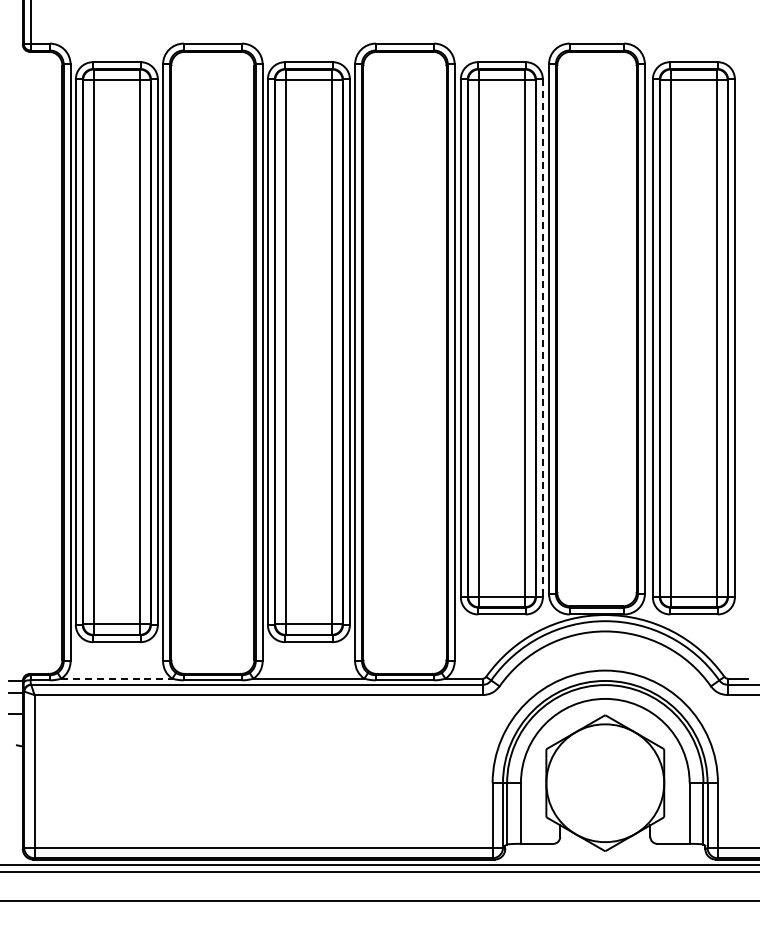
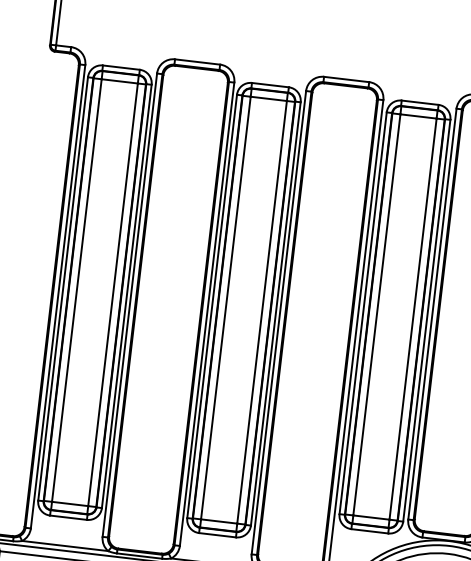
line: (542, 338) -> (426, 320), dashed -> solid
line: (117, 678) -> (65, 545), dashed -> solid

